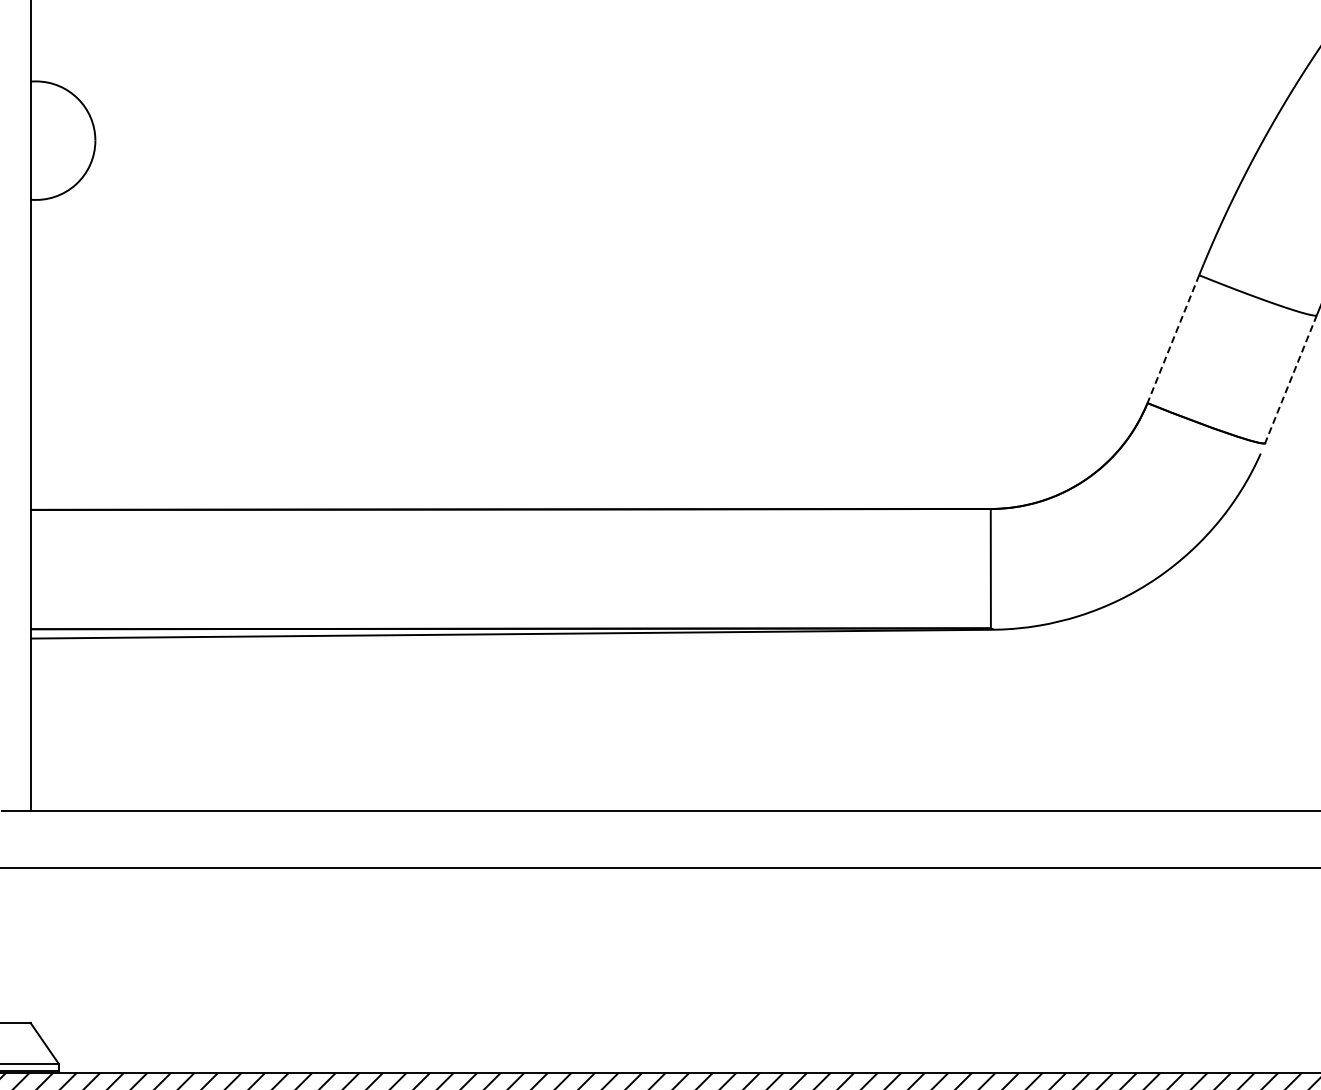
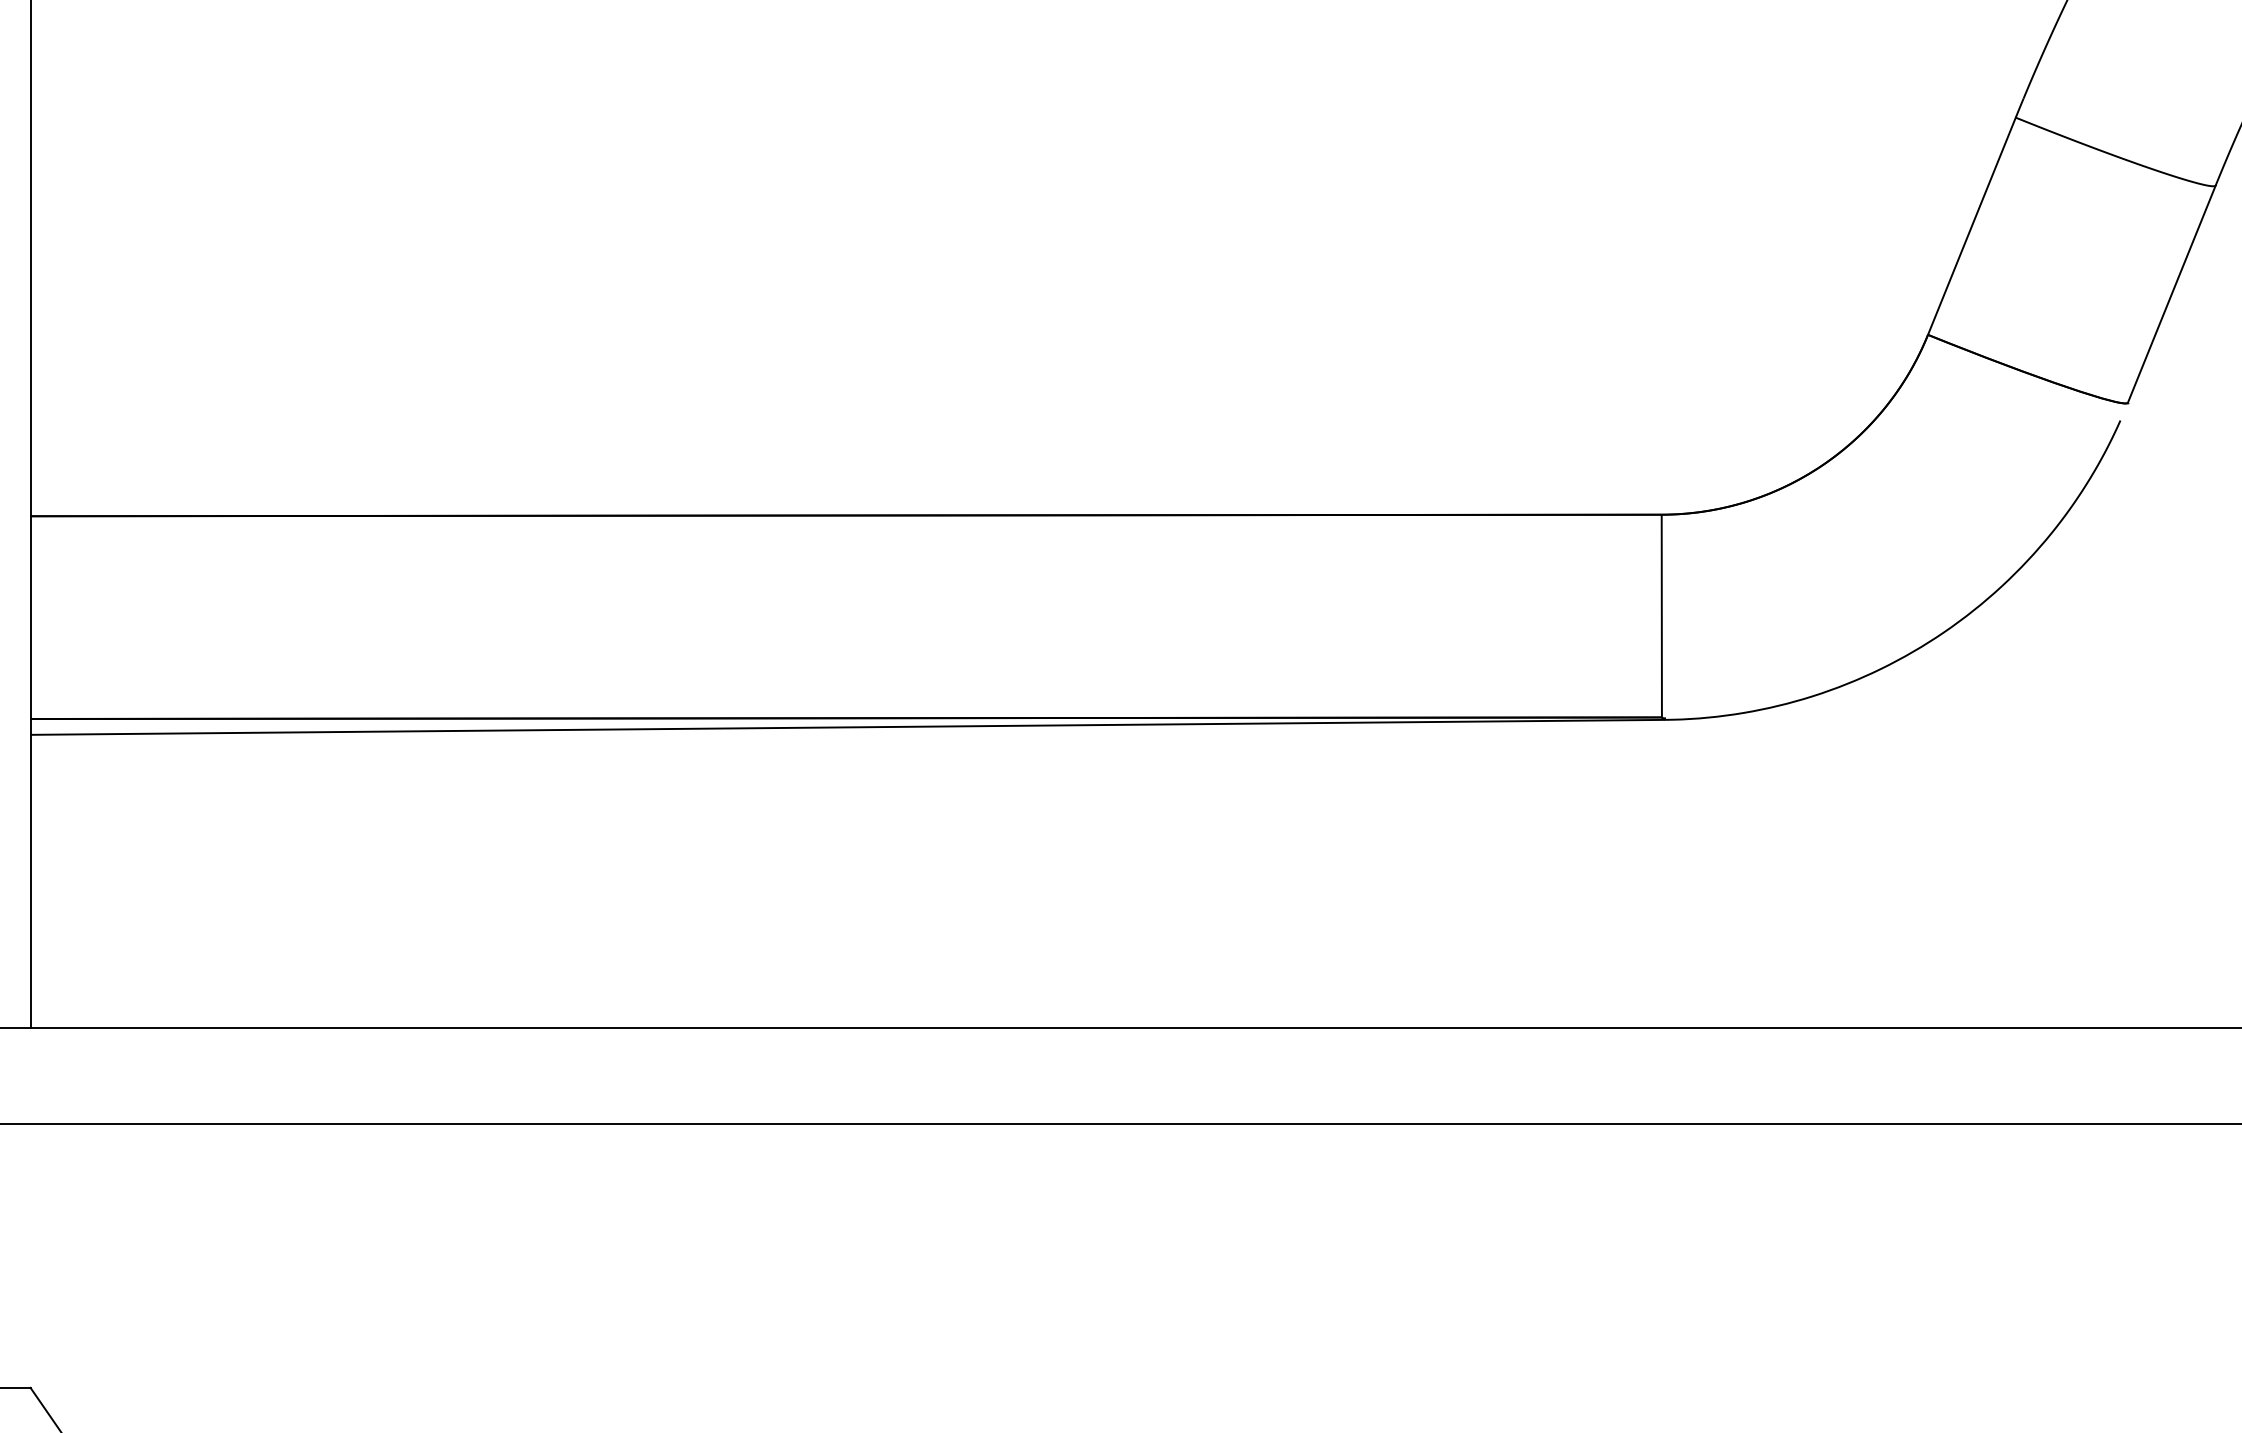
line: (1173, 339) -> (1972, 226), dashed -> solid
line: (1291, 379) -> (2172, 294), dashed -> solid

